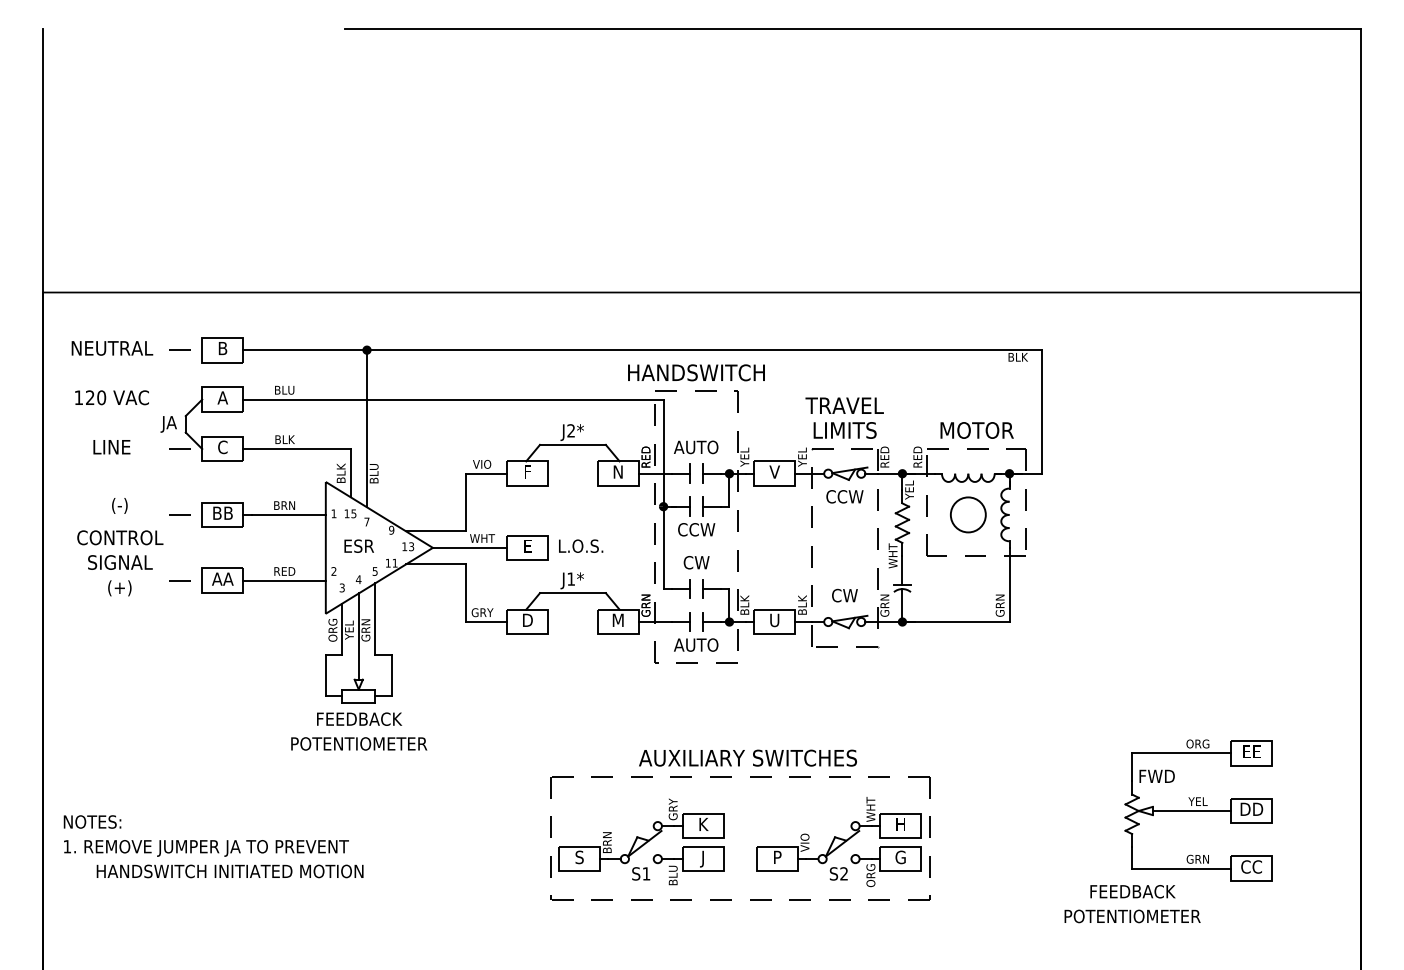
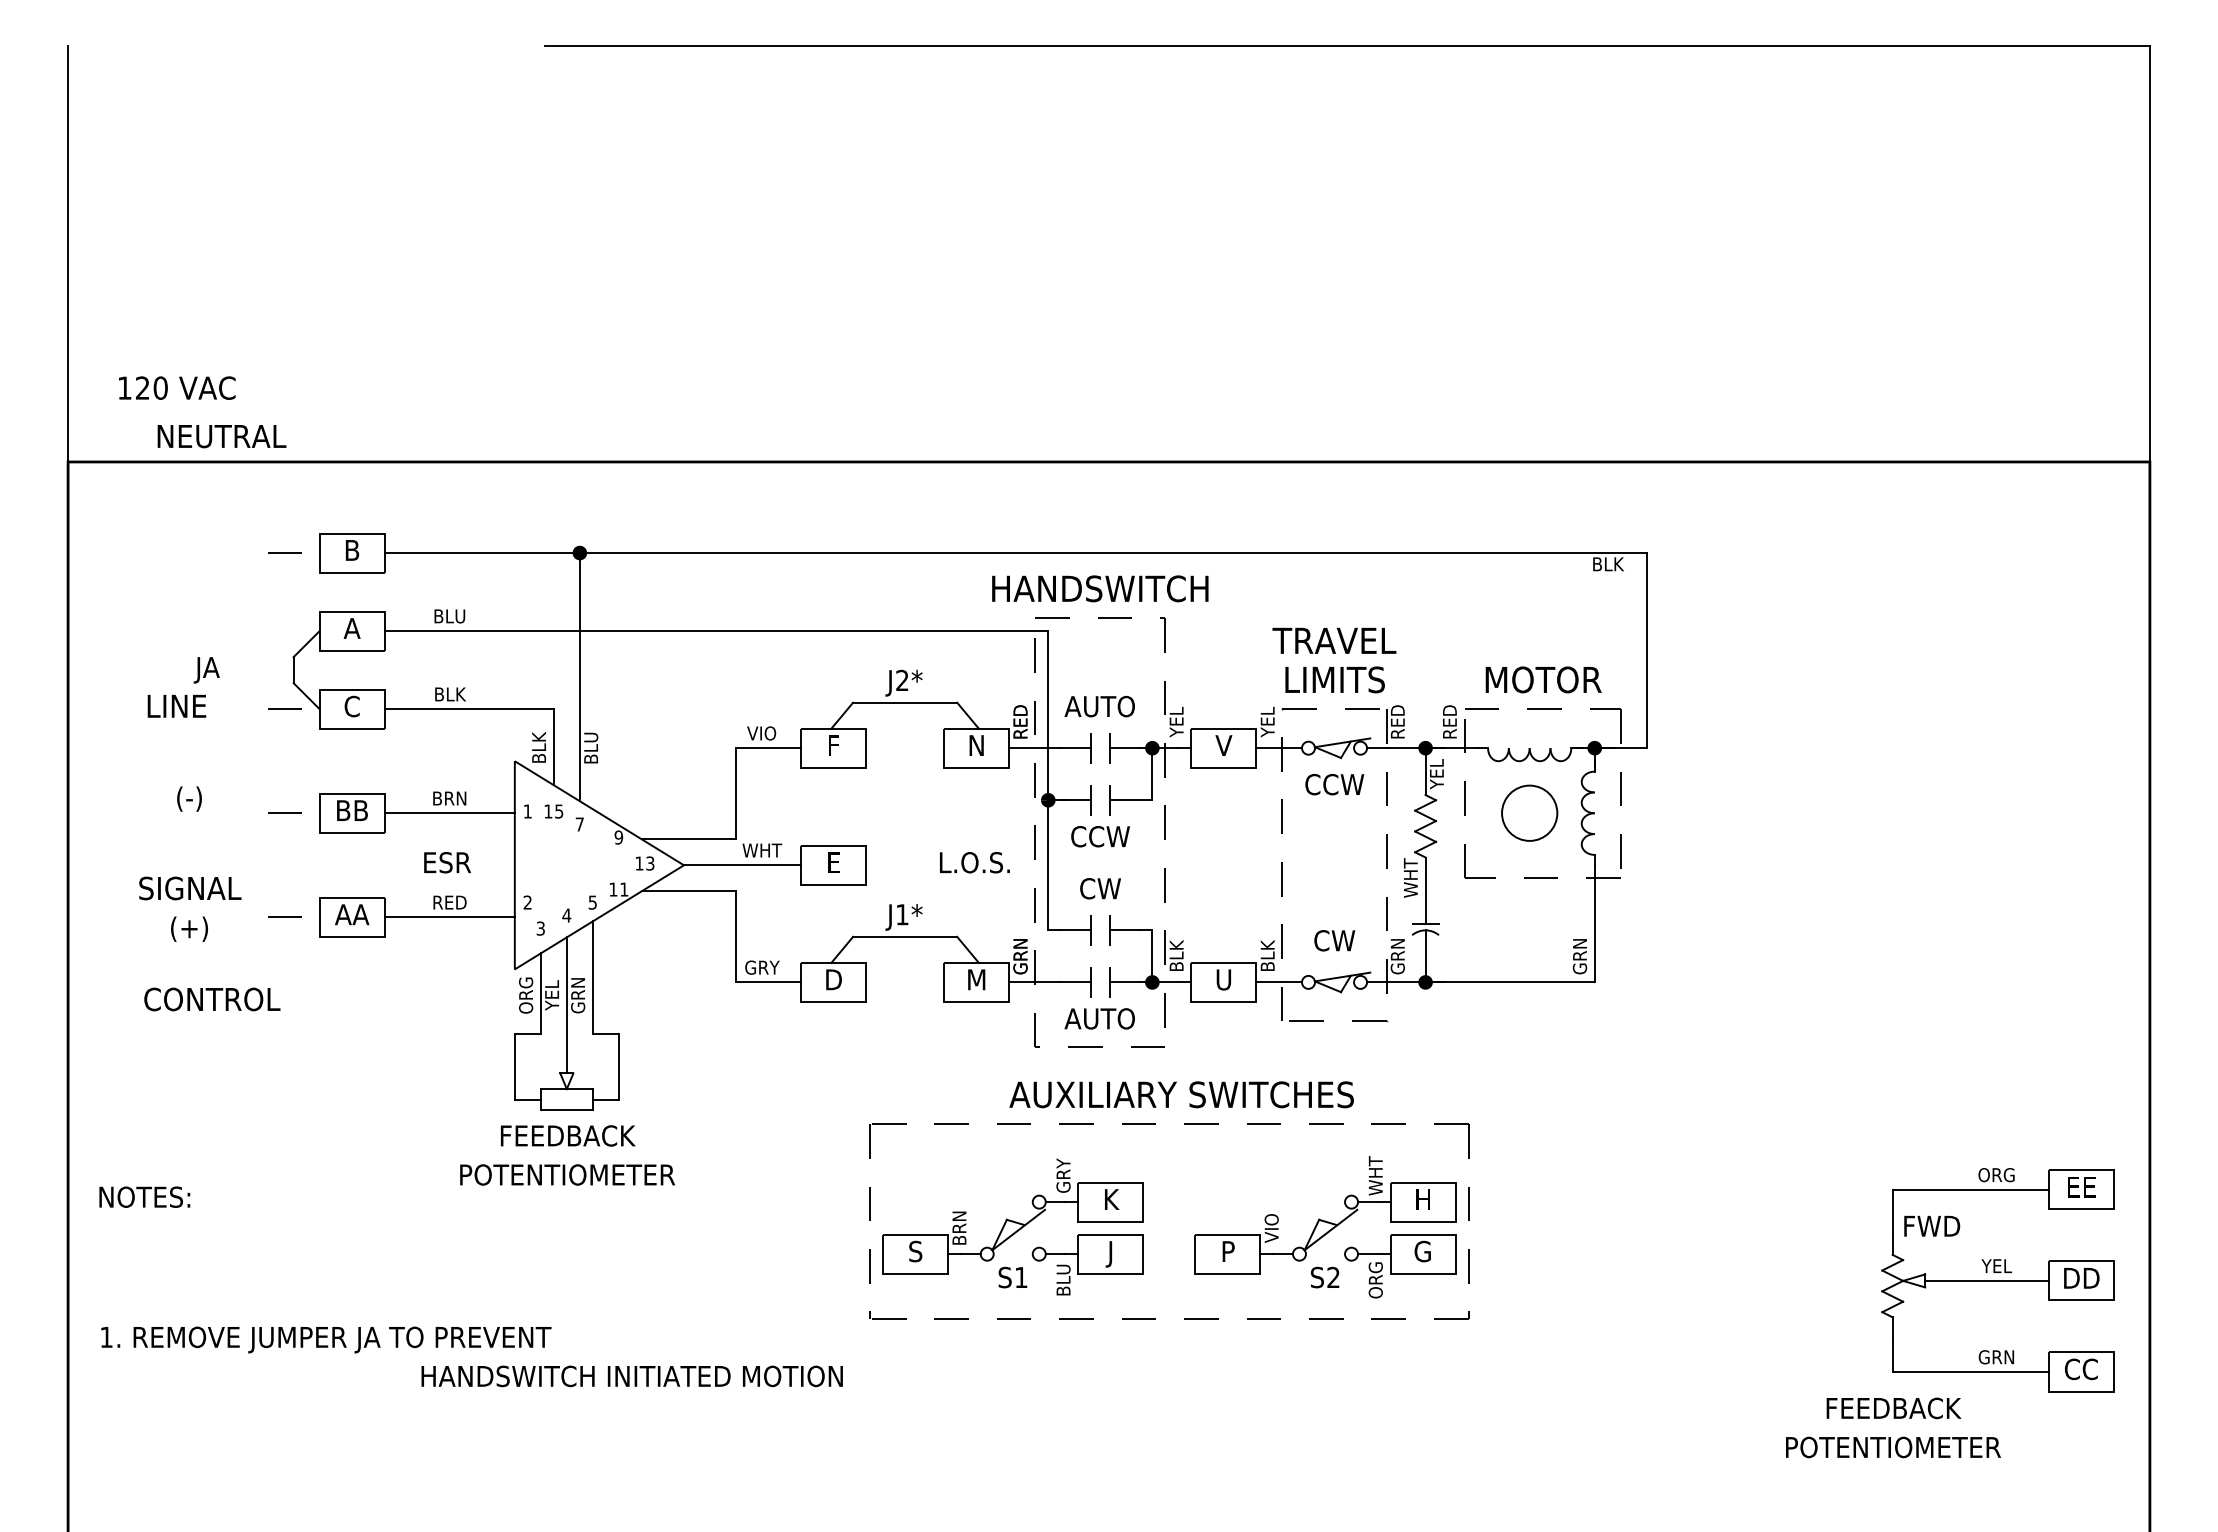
text: (112, 348) -> (222, 436), moved
text: (111, 397) -> (176, 387), moved
text: (168, 424) -> (206, 670), moved
text: (120, 537) -> (212, 998), moved
text: (358, 545) -> (446, 861), moved
text: (581, 545) -> (975, 861), moved
part: (1168, 811) -> (1950, 1281), moved
text: (92, 821) -> (144, 1196), moved
part: (724, 824) -> (1144, 1199), moved
text: (229, 871) -> (631, 1376), moved

